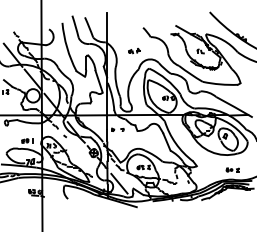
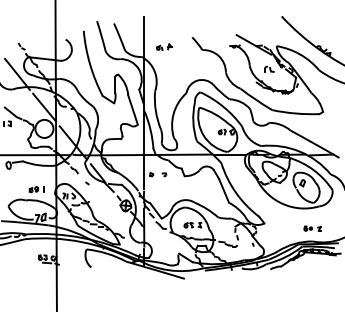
part: (134, 50) -> (164, 46), moved
line: (119, 183) -> (160, 246), removed

